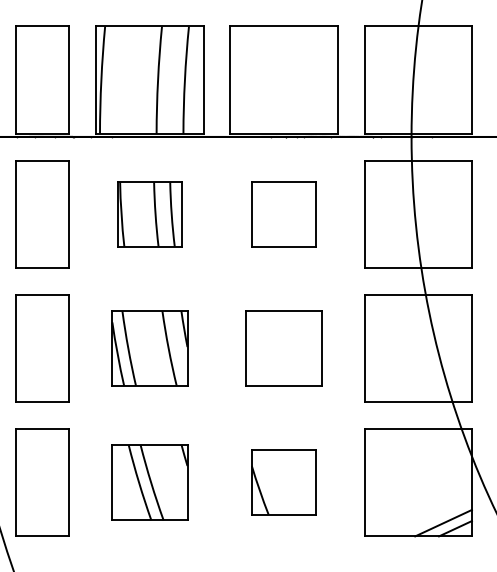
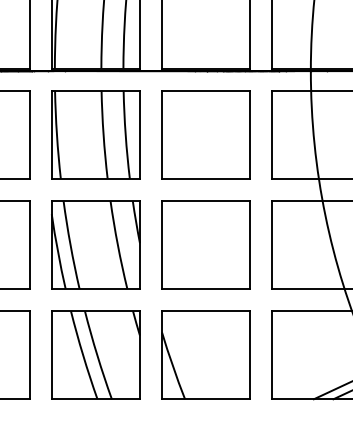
part: (149, 214) -> (95, 134), size x1.67
part: (283, 214) -> (205, 134), size x1.67
part: (149, 348) -> (95, 244), size x1.43
part: (283, 348) -> (205, 244), size x1.43
part: (149, 482) -> (95, 354), size x1.43
part: (283, 482) -> (205, 354), size x1.67

